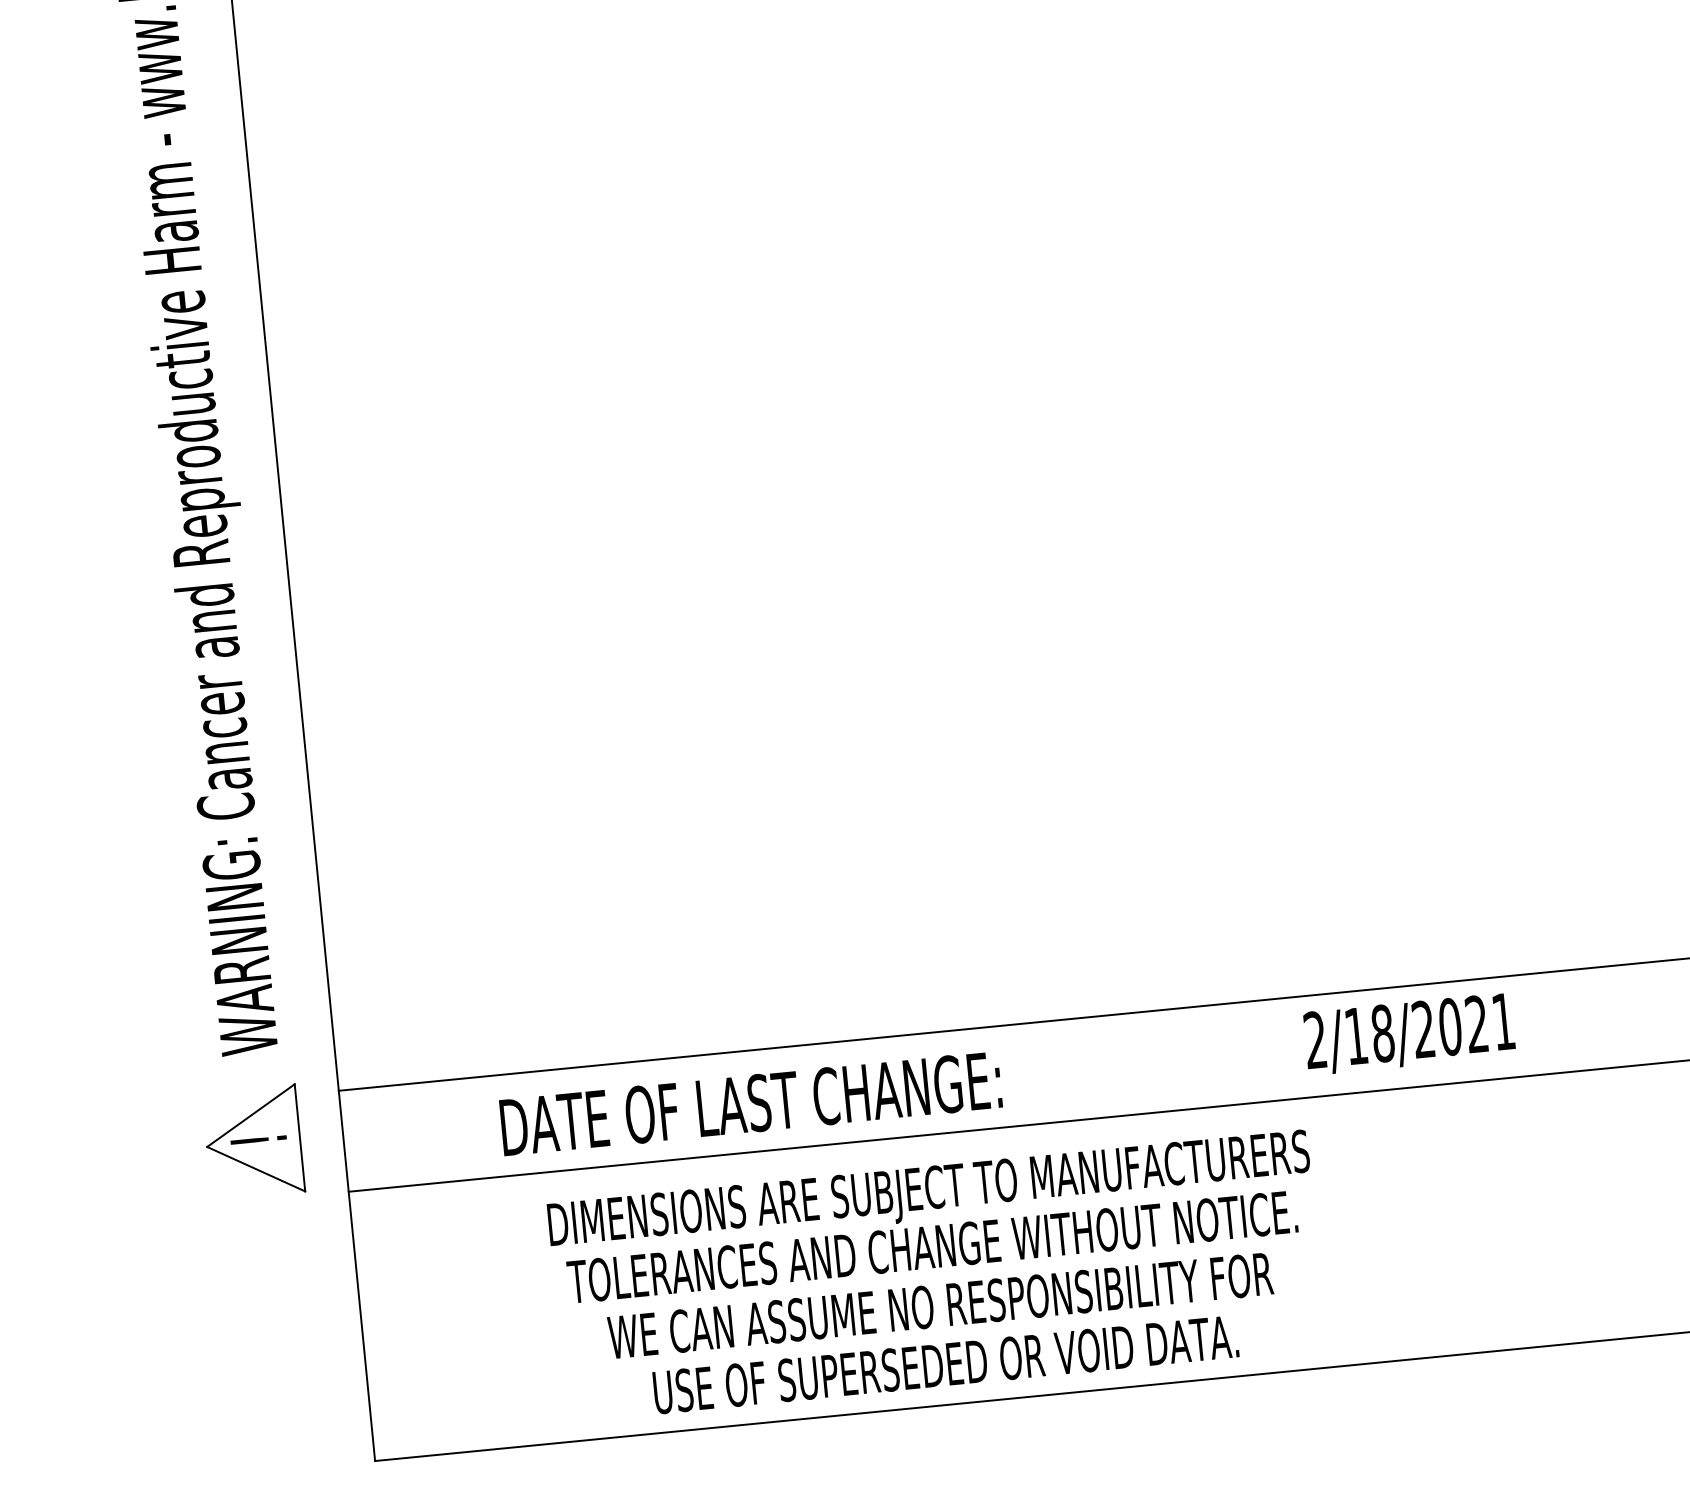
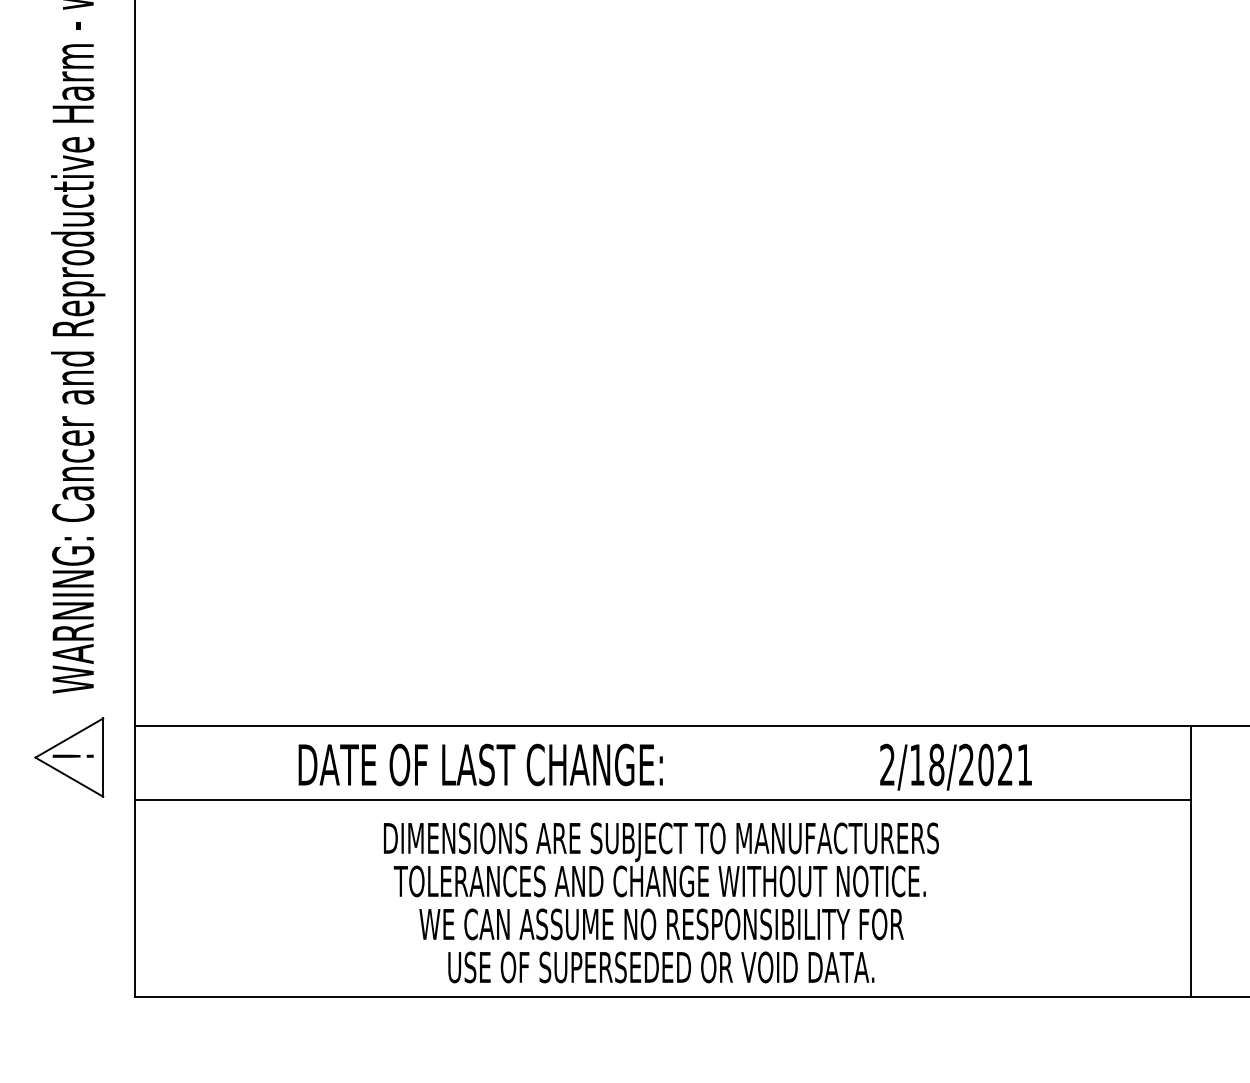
text: (1408, 1033) -> (955, 766), moved
text: (750, 1103) -> (480, 764), moved
text: (937, 1275) -> (661, 902), moved

